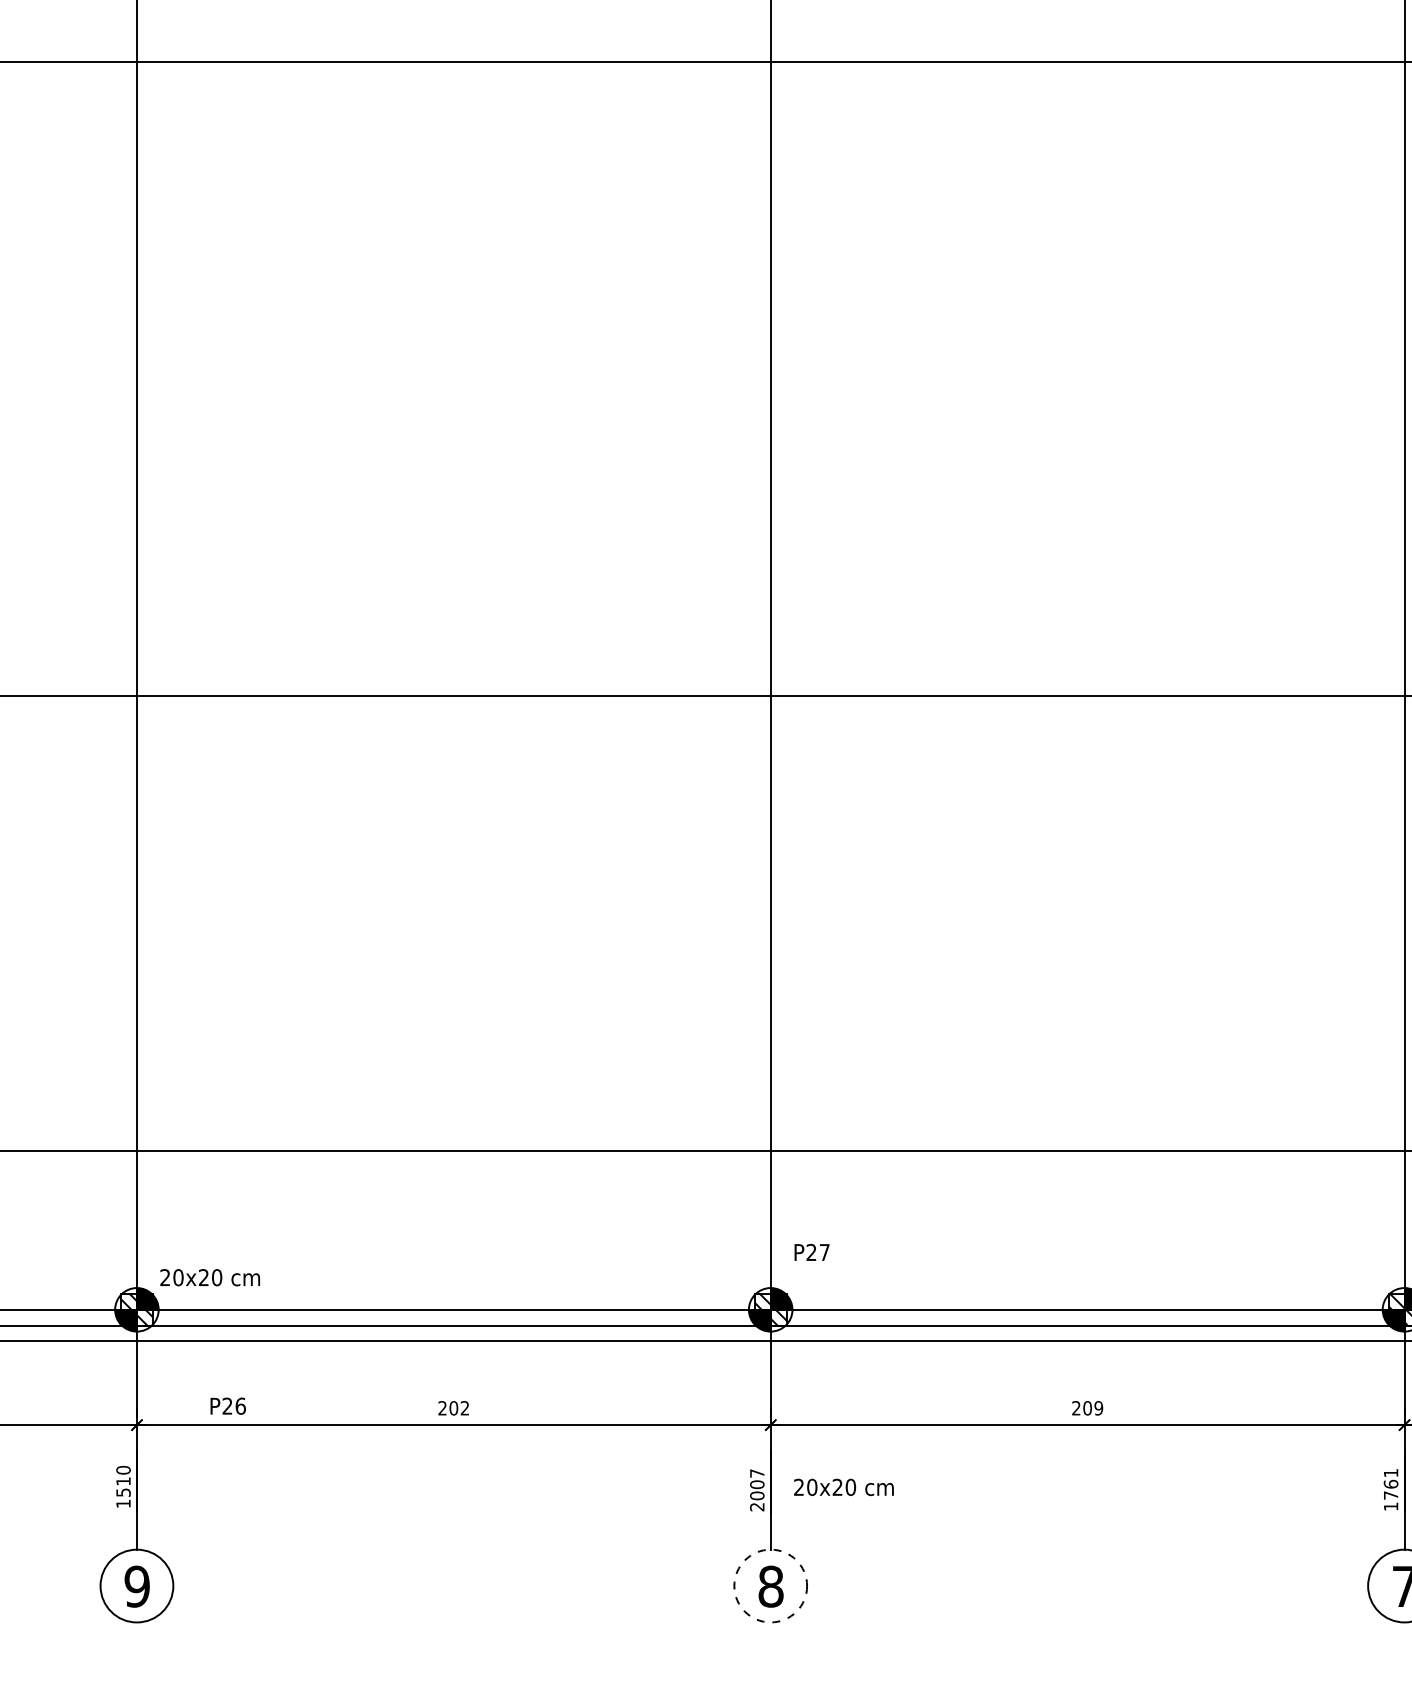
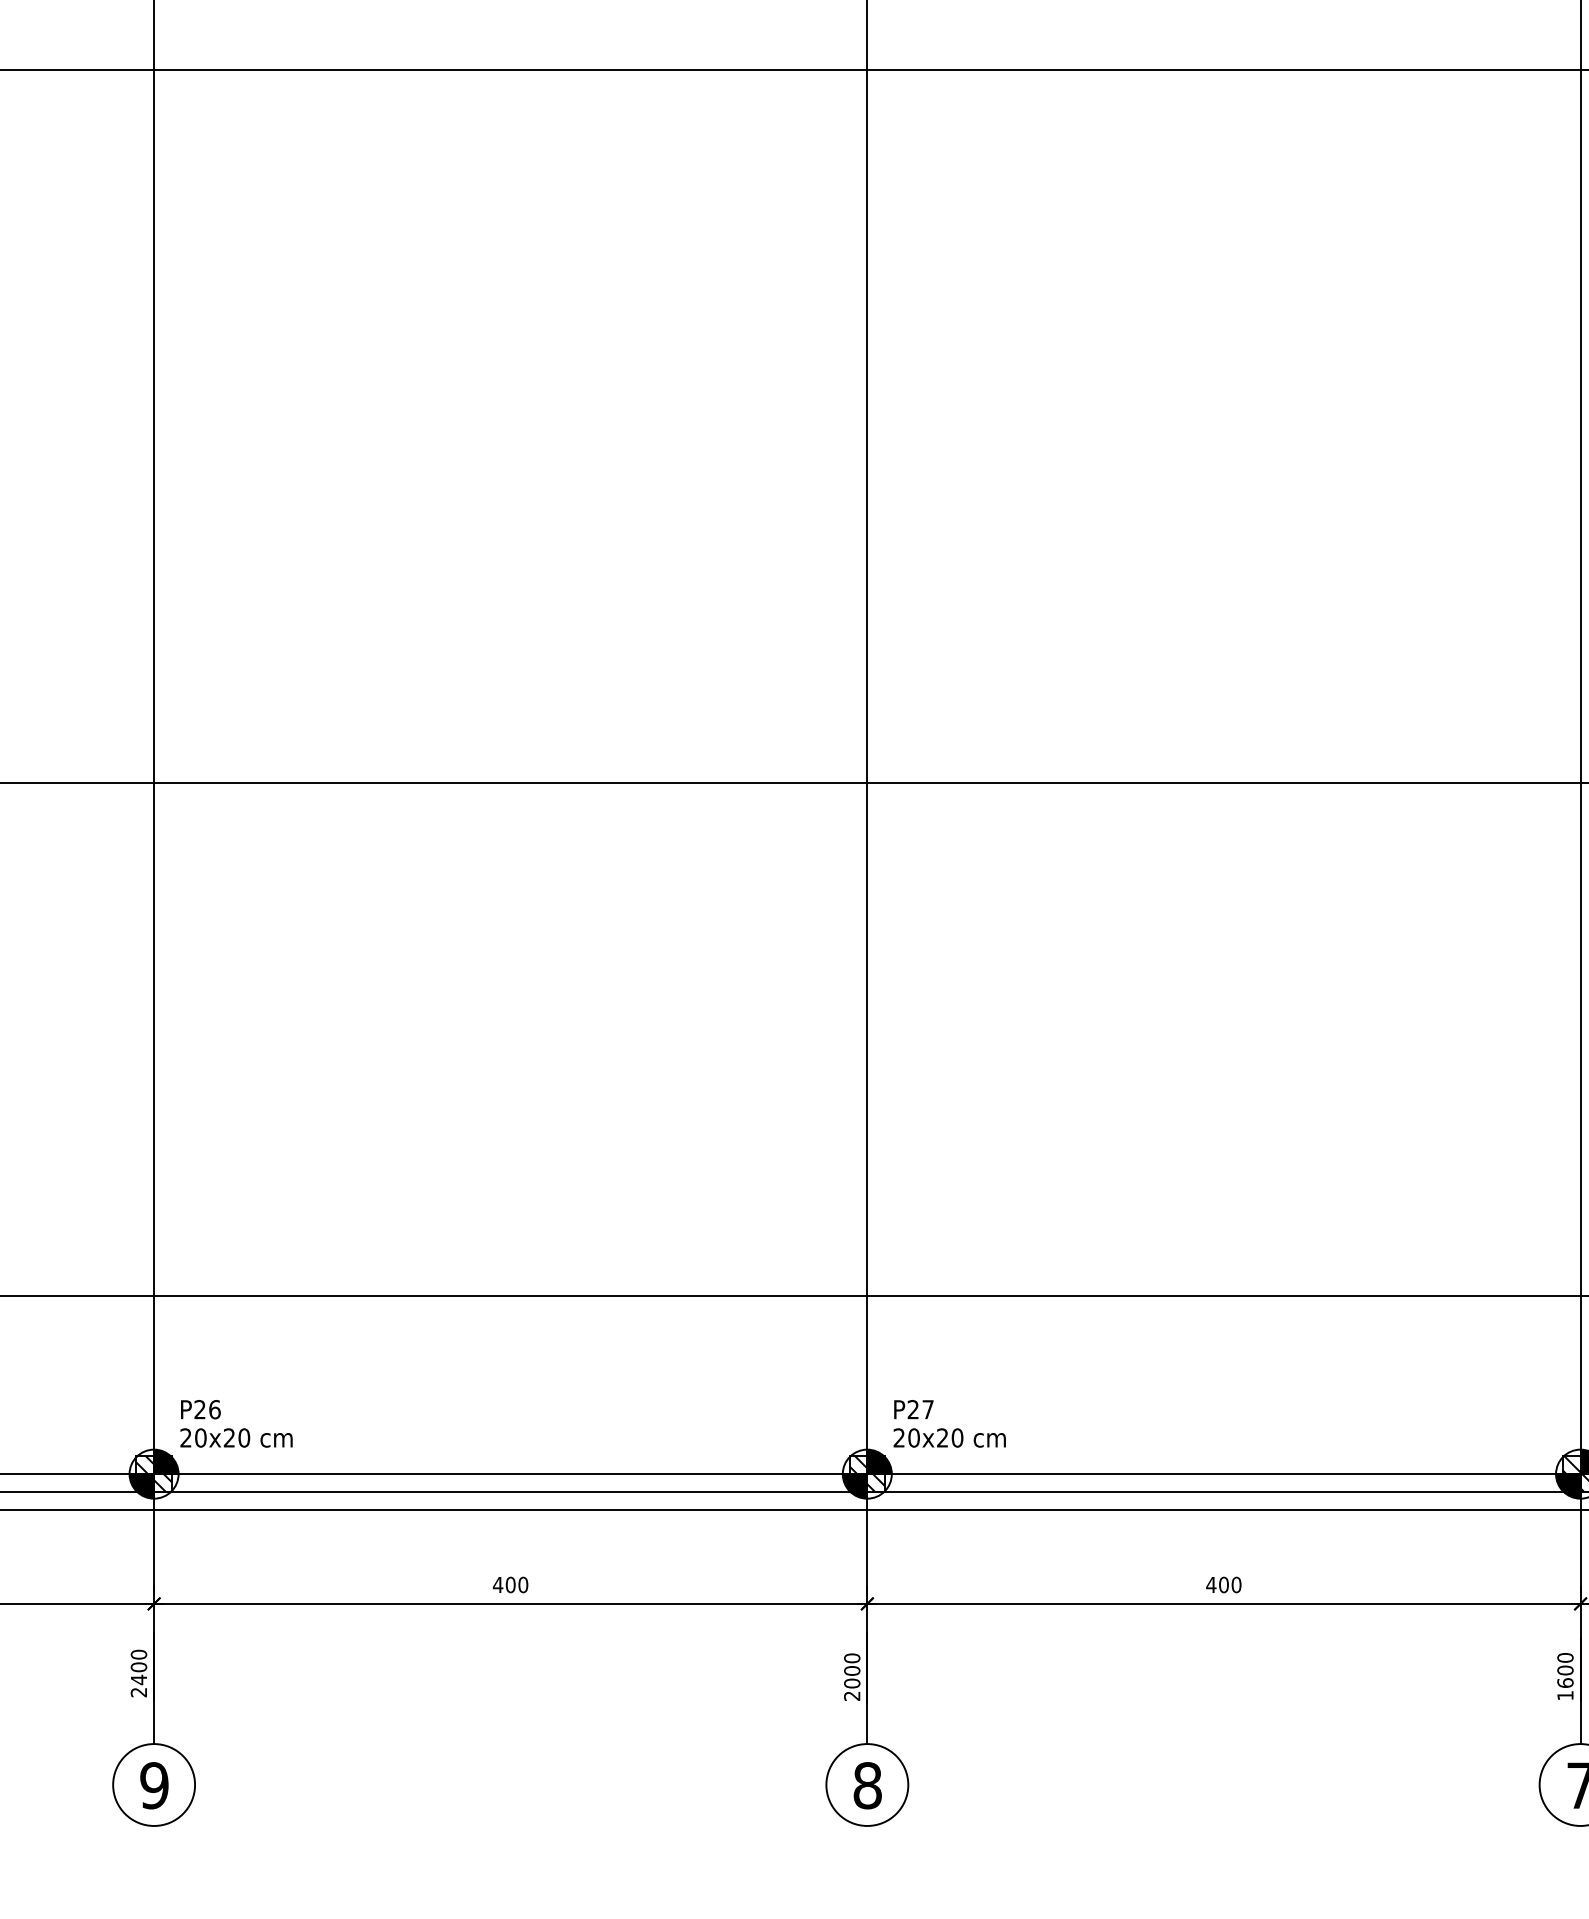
text: (227, 1406) -> (200, 1409), moved
text: (453, 1407) -> (510, 1584), 202 -> 400
text: (1087, 1407) -> (1223, 1584), 209 -> 400
text: (757, 1473) -> (852, 1658), 2007 -> 2000
text: (1391, 1484) -> (1565, 1670), 1761 -> 1600
text: (843, 1486) -> (949, 1437), moved
text: (123, 1492) -> (138, 1679), 1510 -> 2400
circle: (770, 1585) -> (867, 1784), dashed -> solid

